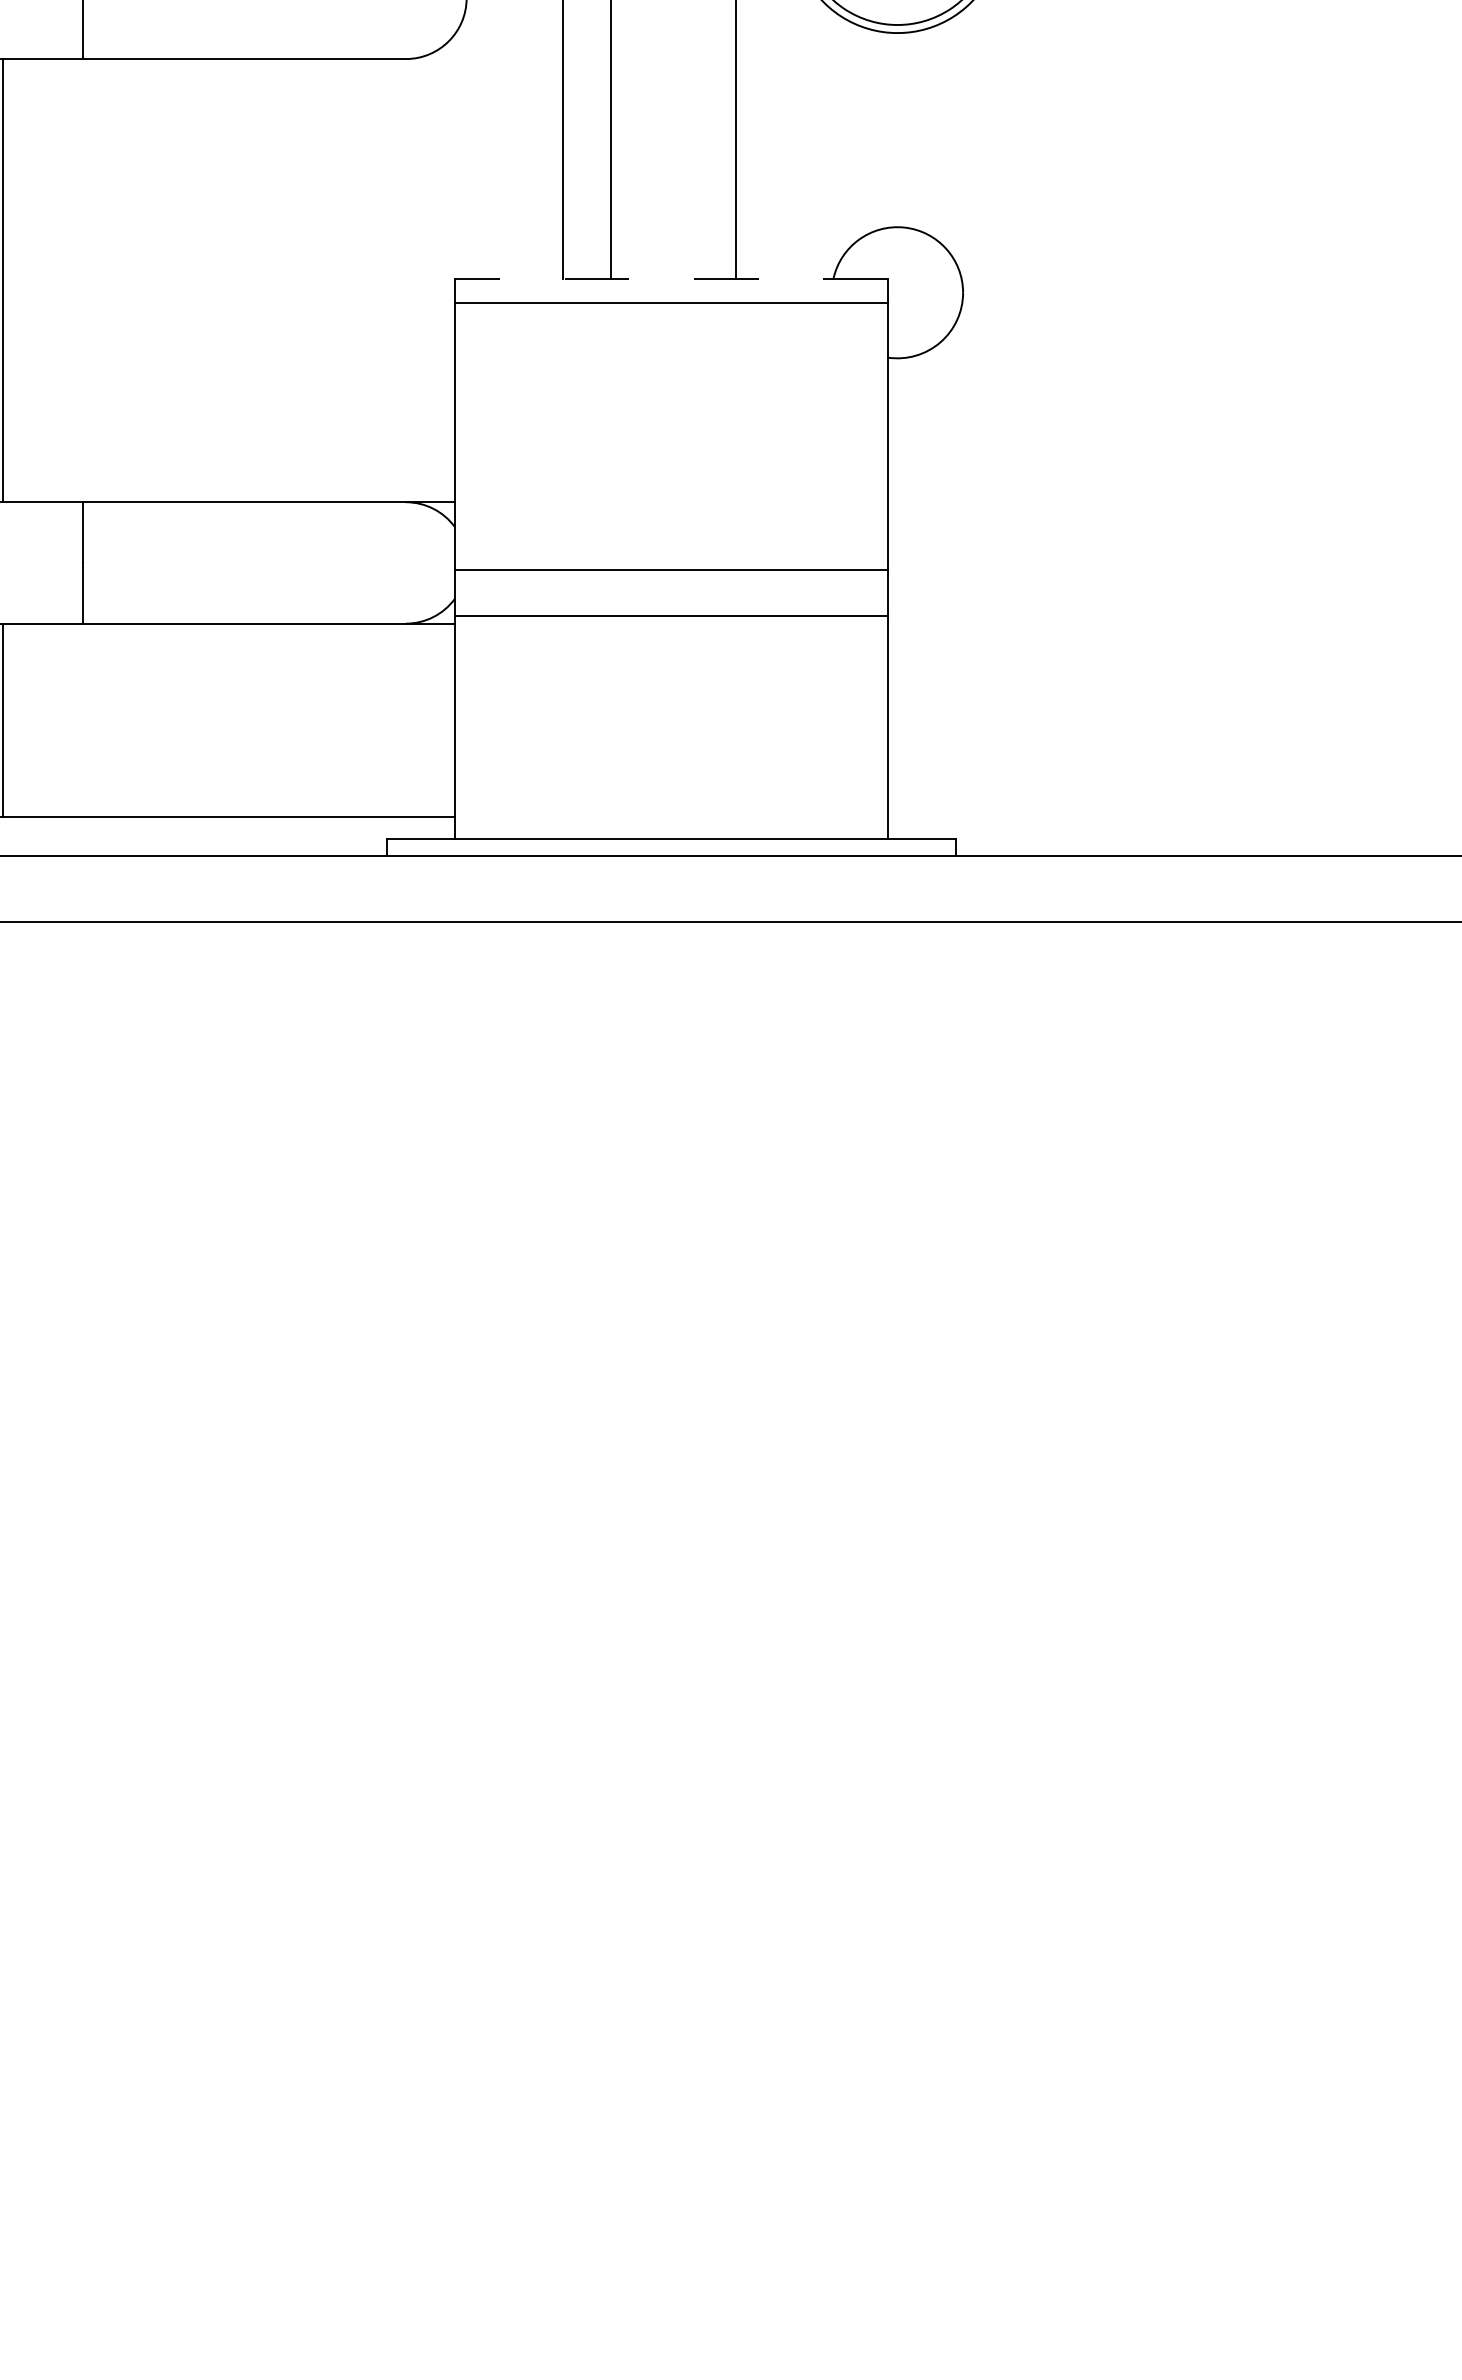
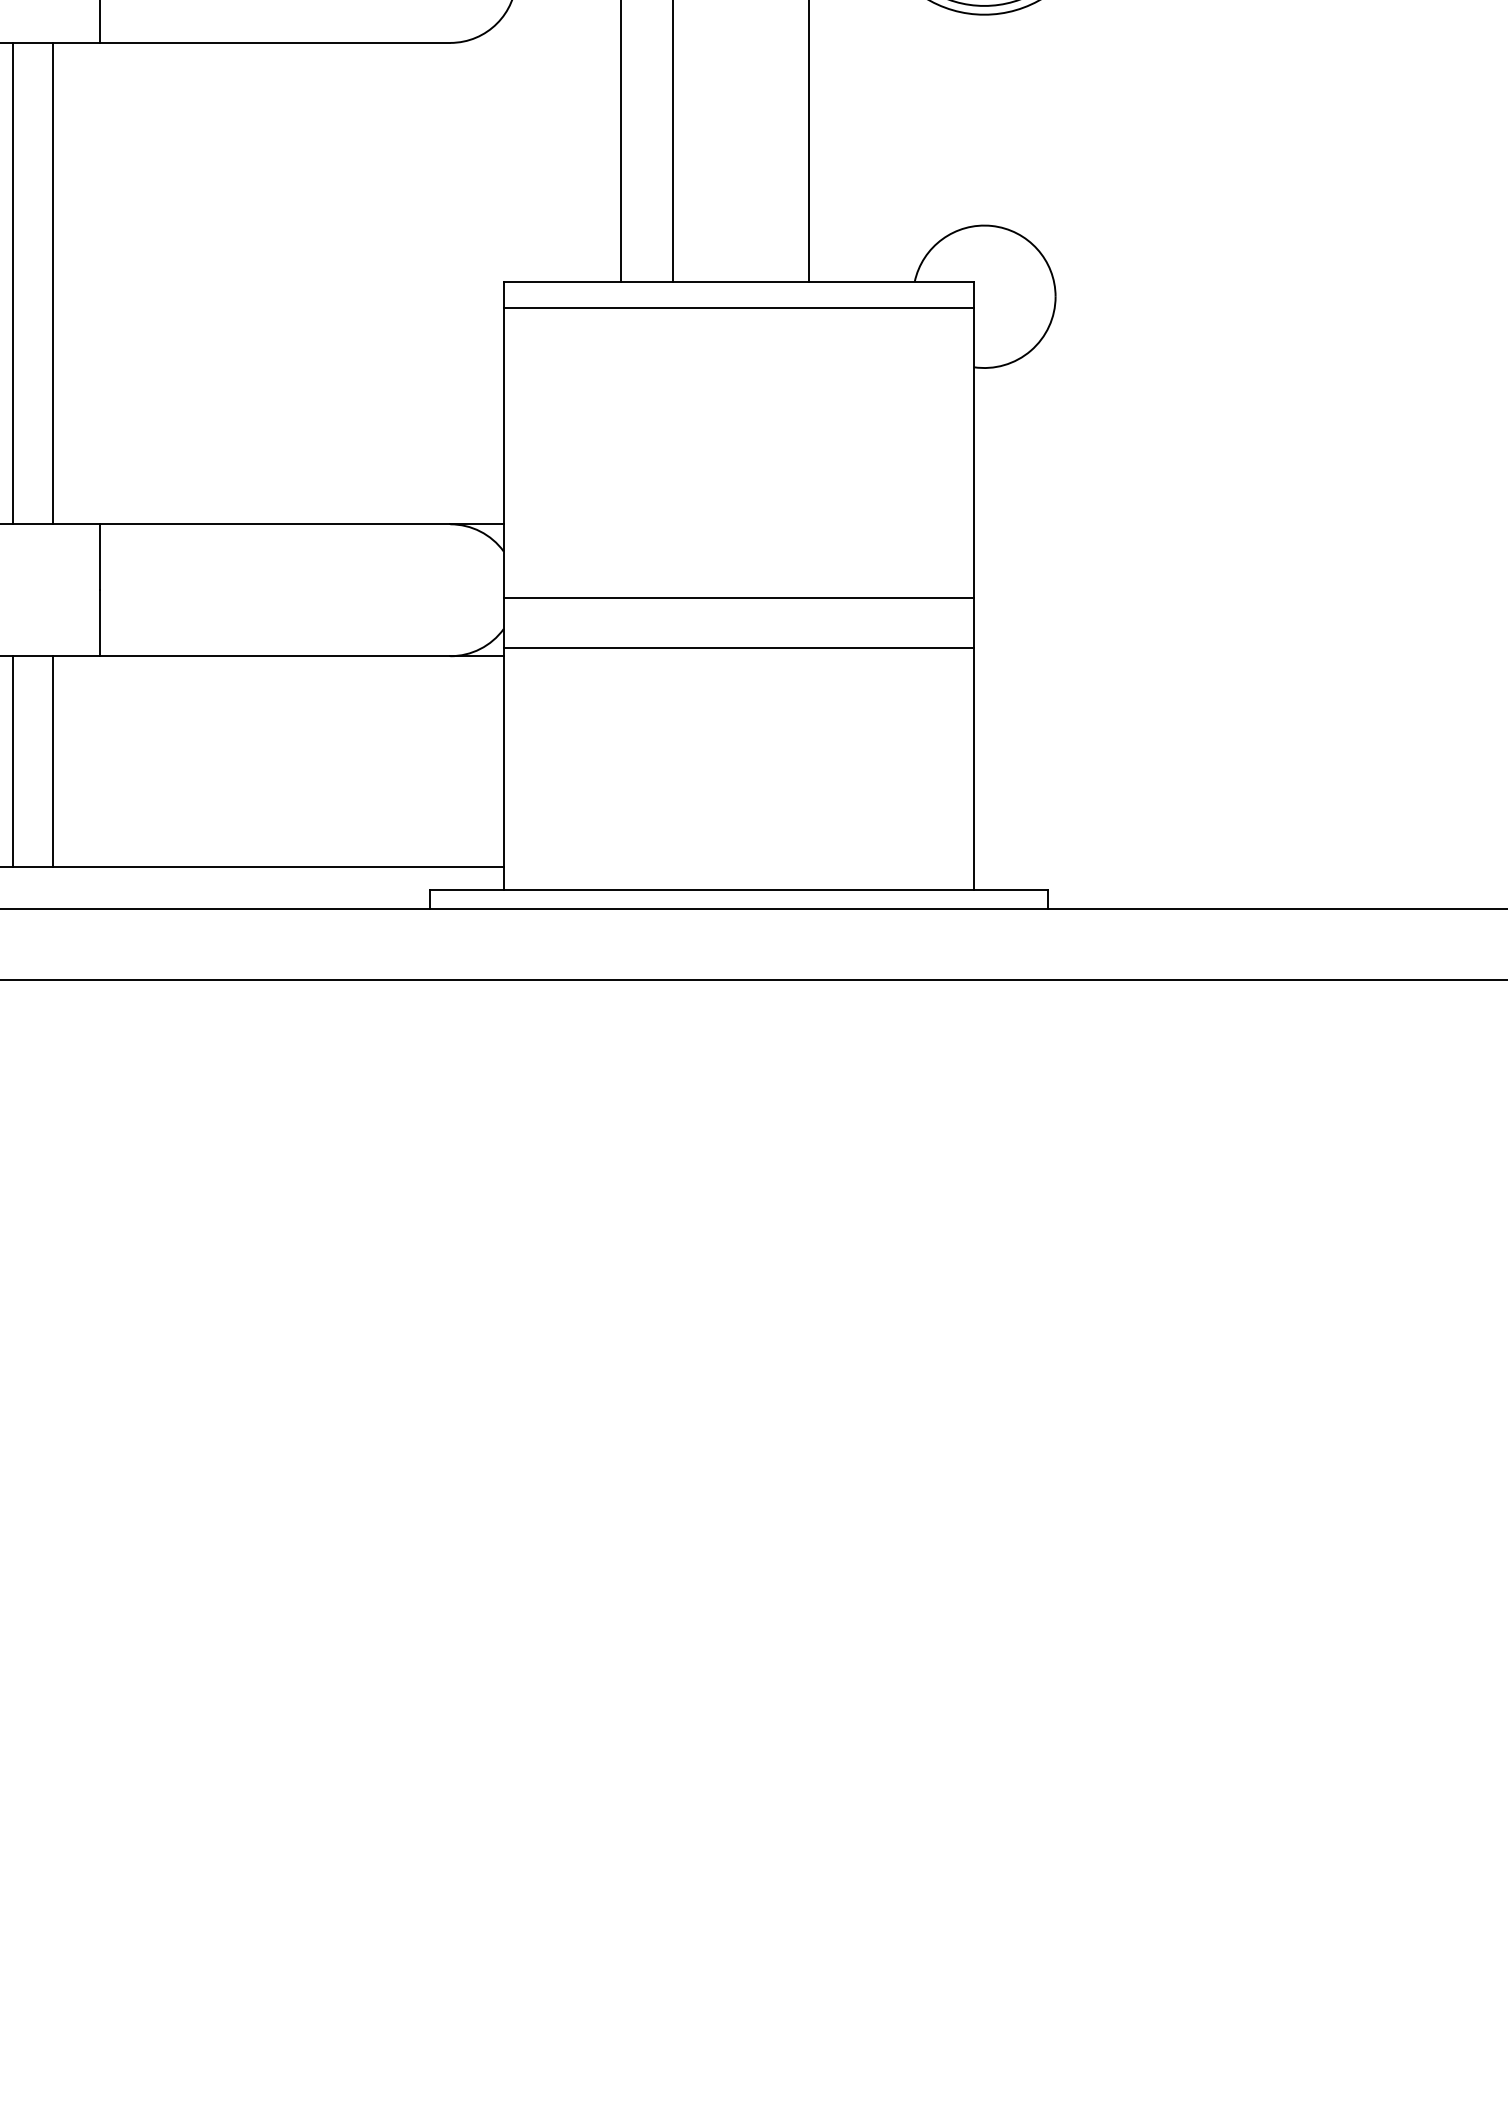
line: (670, 279) -> (737, 282), dashed -> solid
line: (40, 280) -> (53, 283), added
line: (40, 720) -> (53, 761), added

